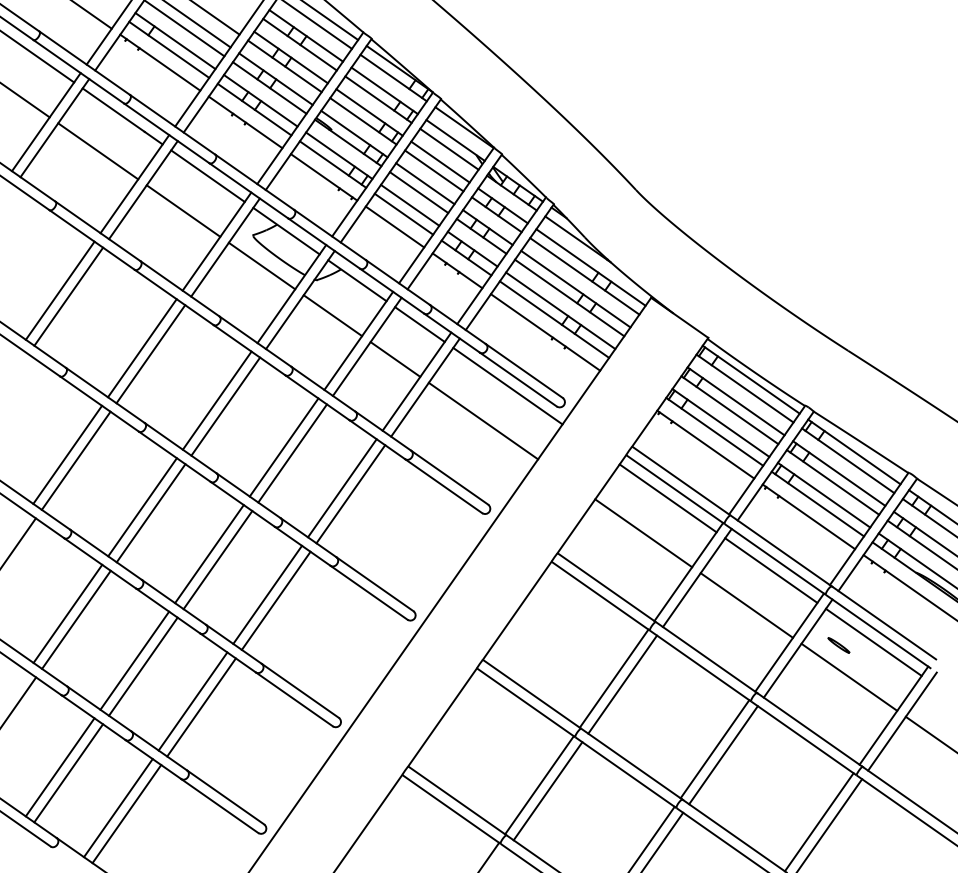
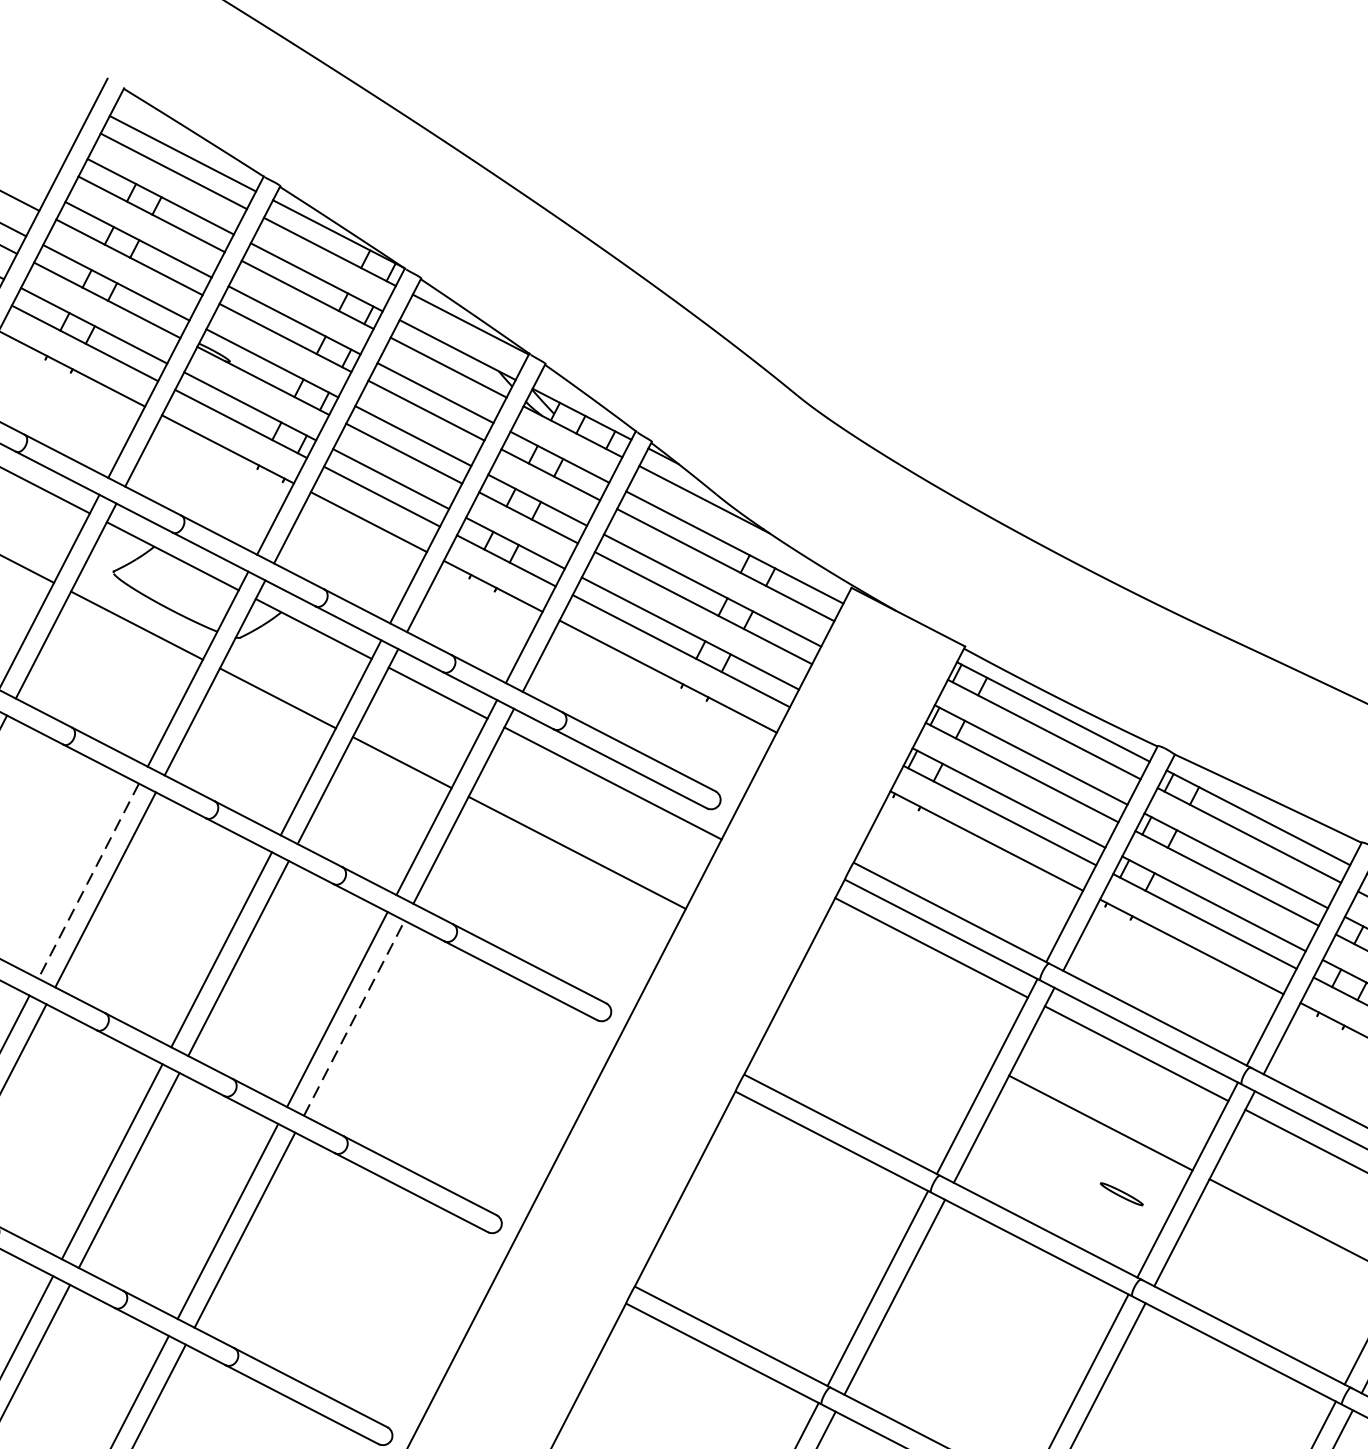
line: (217, 400) -> (89, 880), solid -> dashed
line: (350, 494) -> (353, 1018), solid -> dashed
line: (643, 533) -> (895, 1017), removed
part: (838, 645) -> (1120, 1194), moved

